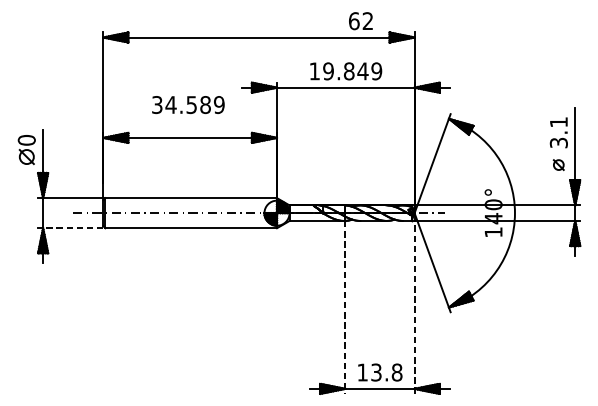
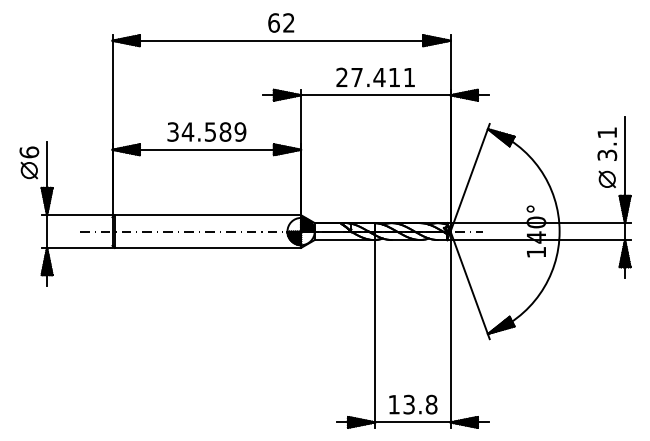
text: (361, 20) -> (281, 22), moved
text: (345, 71) -> (375, 77), 19.849 -> 27.411
text: (188, 104) -> (206, 131), moved
text: (26, 140) -> (28, 152), 0 -> 6
part: (558, 164) -> (606, 178), size x1.43
line: (72, 227) -> (79, 247), dashed -> solid
line: (414, 303) -> (450, 329), dashed -> solid
line: (345, 307) -> (375, 333), dashed -> solid

